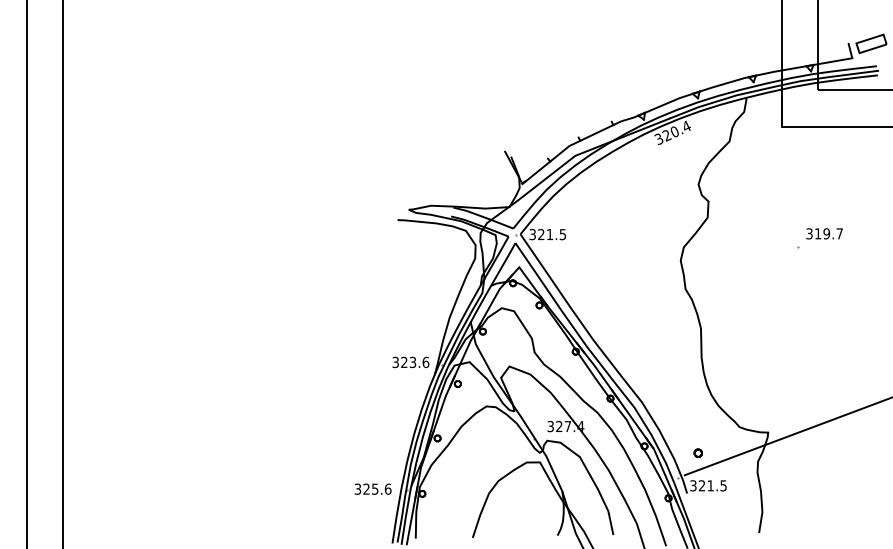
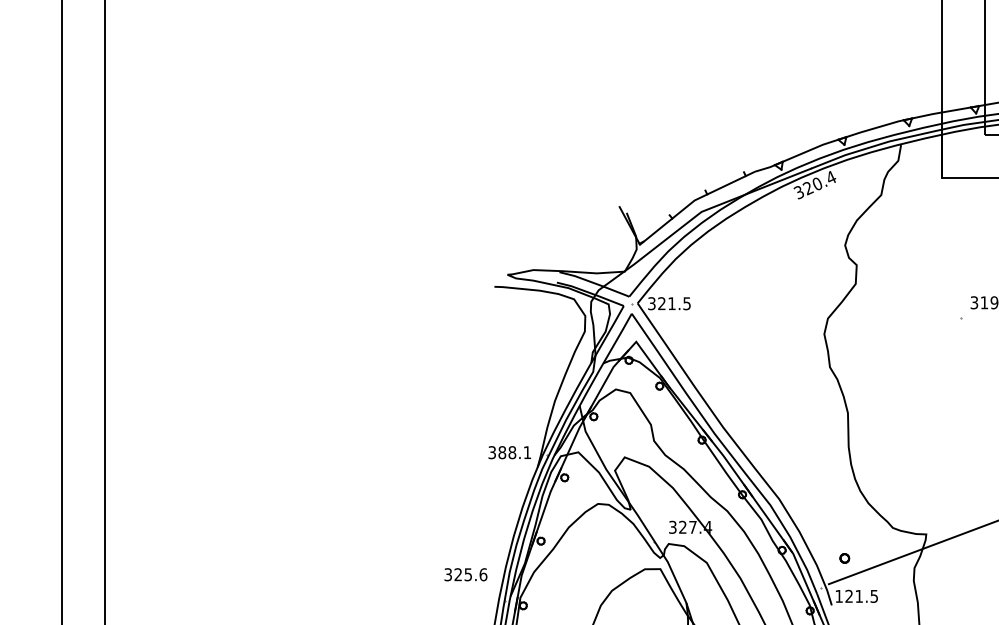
text: (415, 362) -> (515, 452), 323.6 -> 388.1
text: (693, 485) -> (839, 596), 321.5 -> 121.5
text: (372, 488) -> (465, 573), moved

